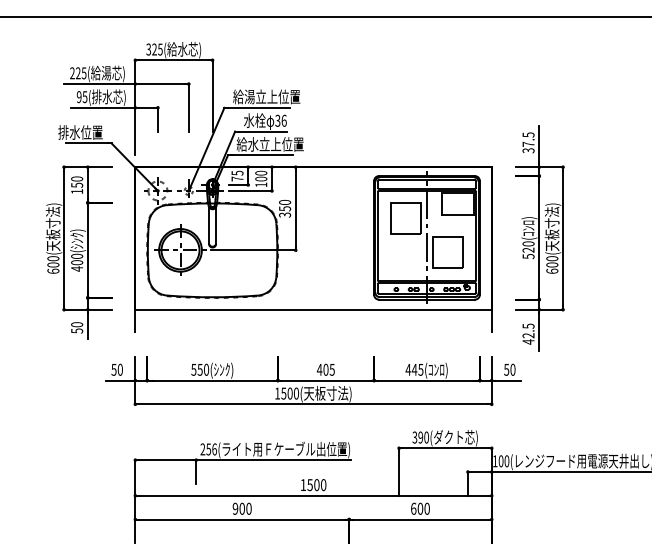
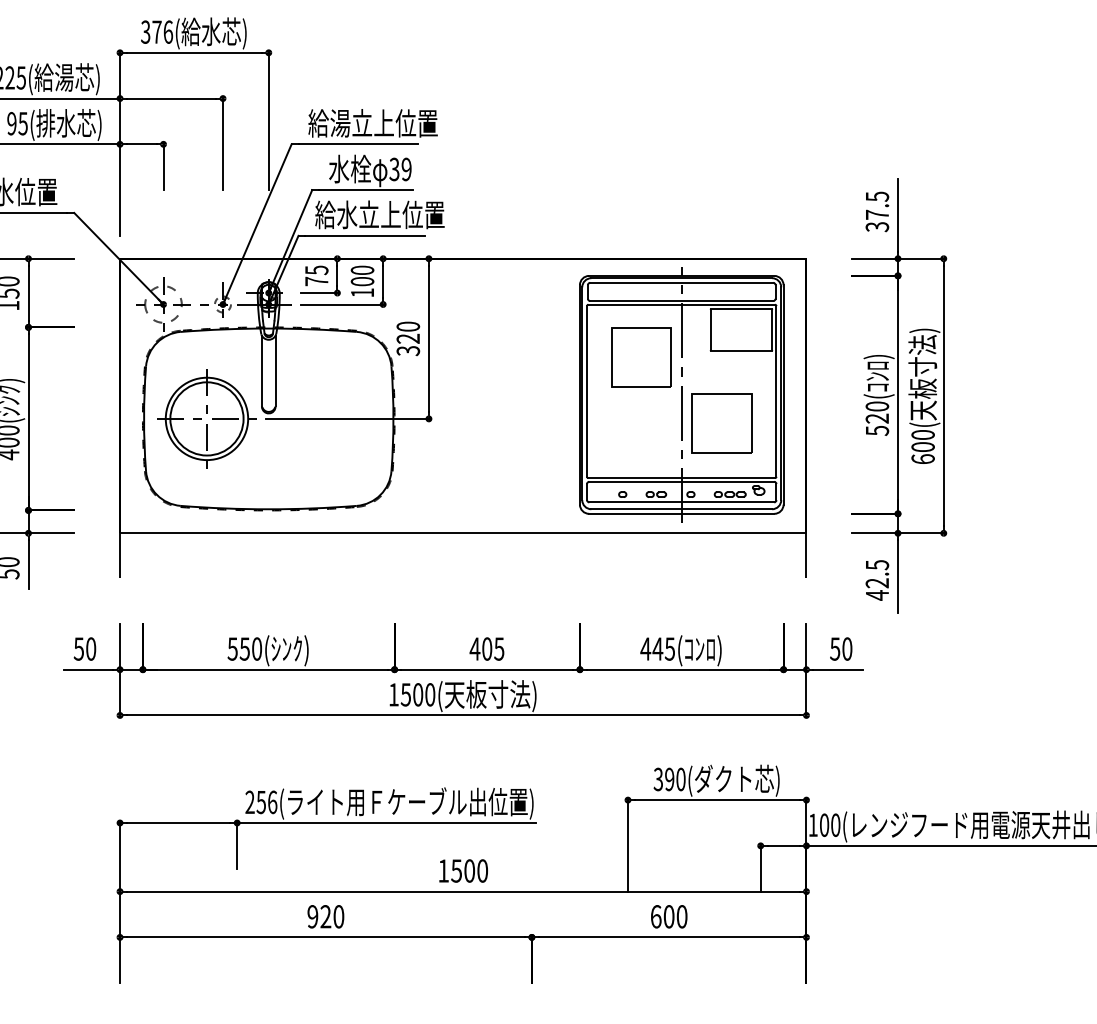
text: (157, 49) -> (162, 32), 325( -> 376(
text: (283, 120) -> (405, 168), 36 -> 39
text: (285, 208) -> (409, 338), 350 -> 320
text: (241, 508) -> (324, 916), 900 -> 920

